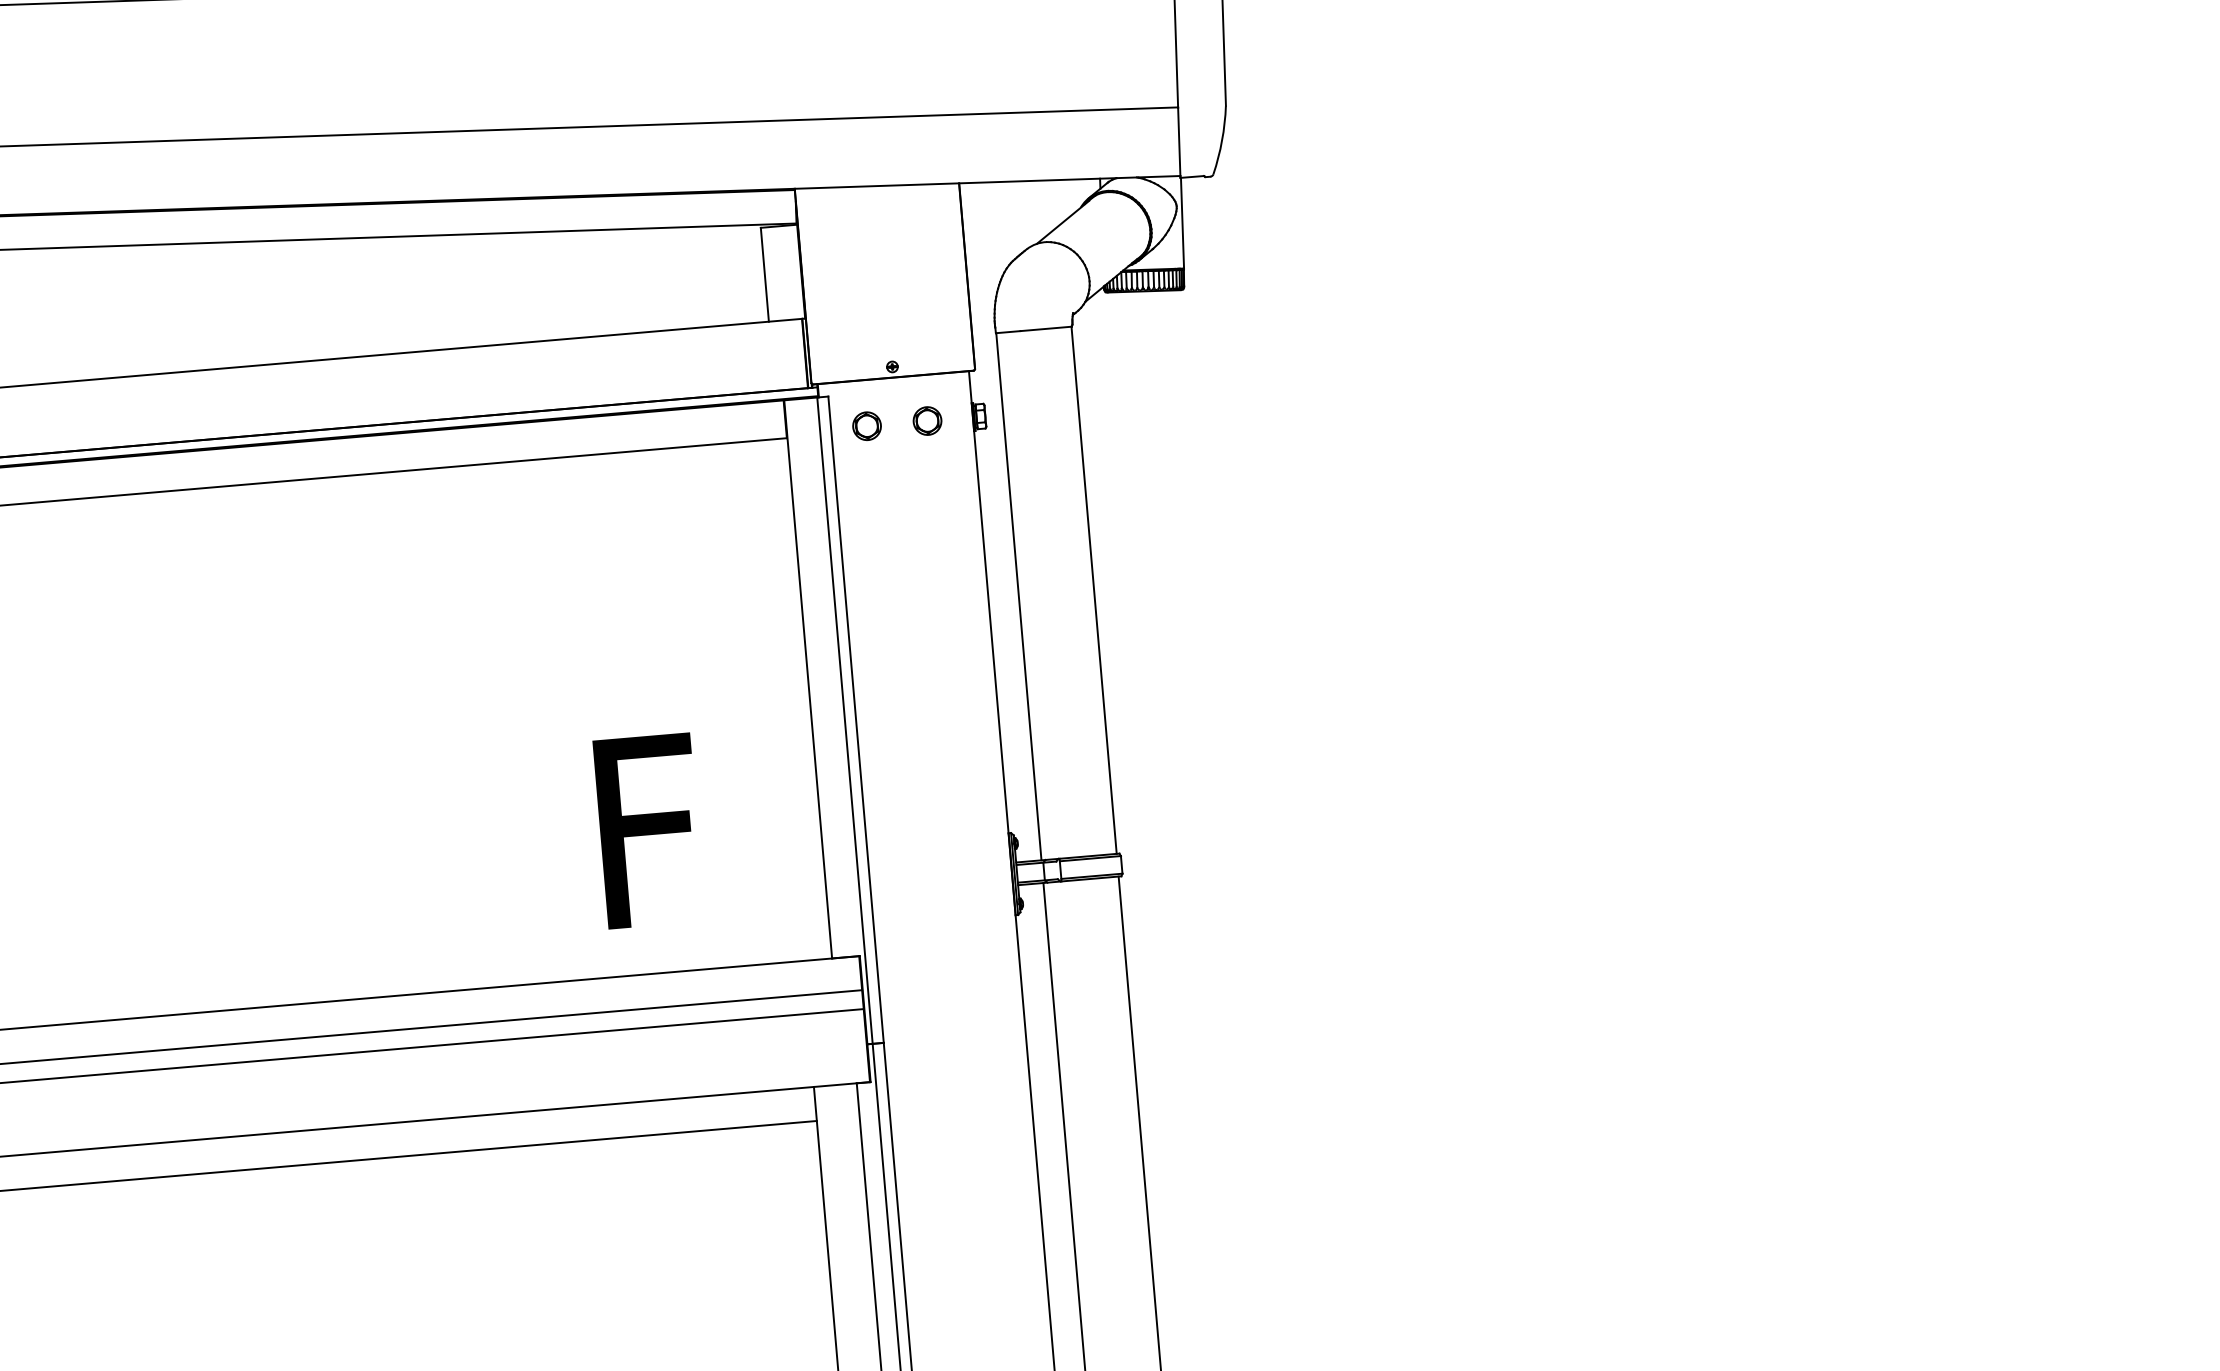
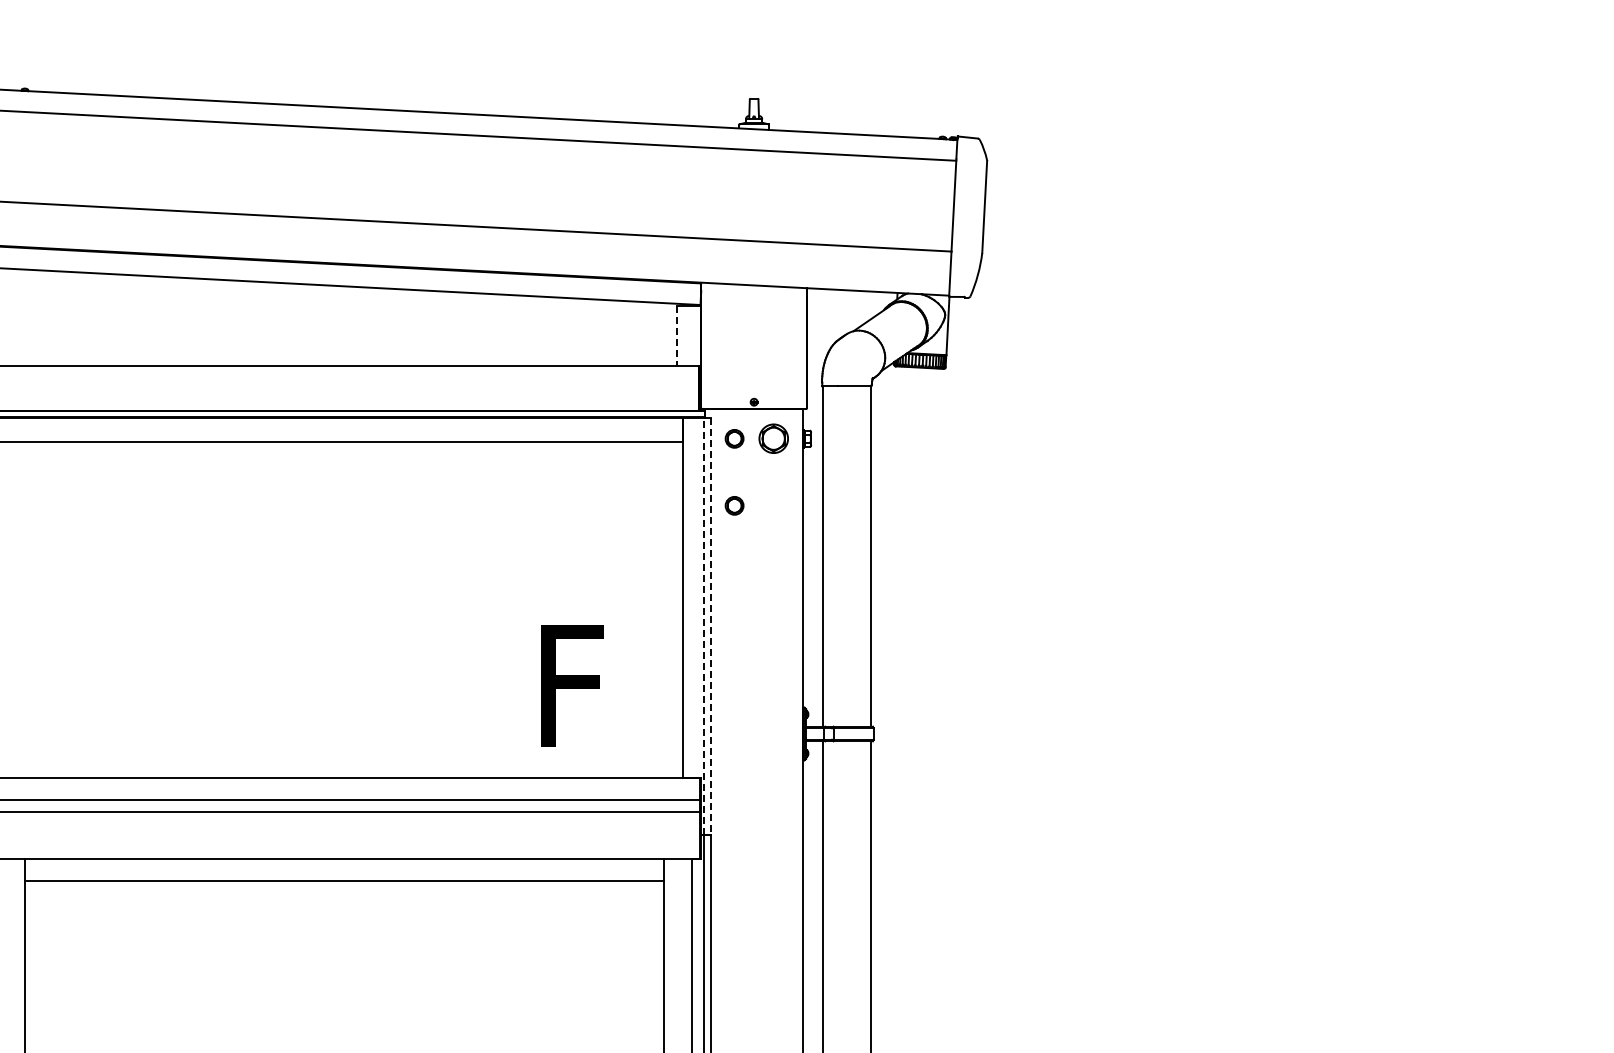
line: (765, 275) -> (677, 336), solid -> dashed
part: (927, 420) -> (773, 438), size x1.6
part: (875, 529) -> (734, 505), added
line: (856, 719) -> (711, 626), solid -> dashed
line: (845, 720) -> (704, 626), solid -> dashed

